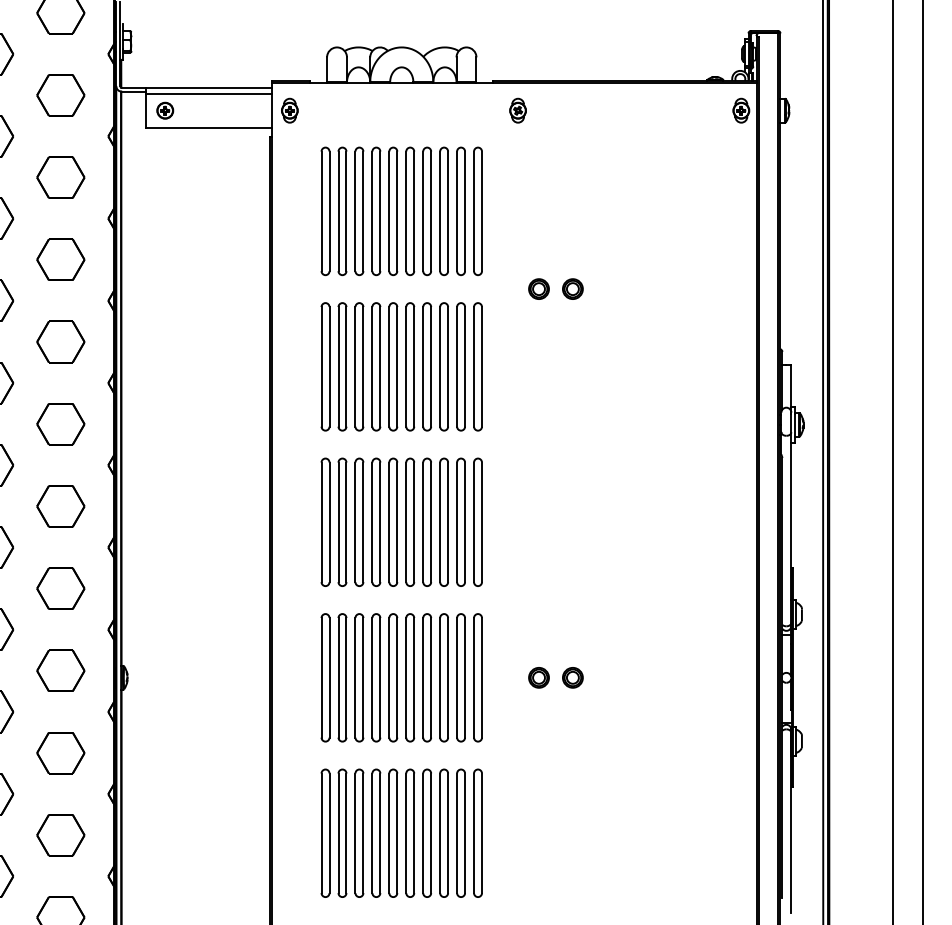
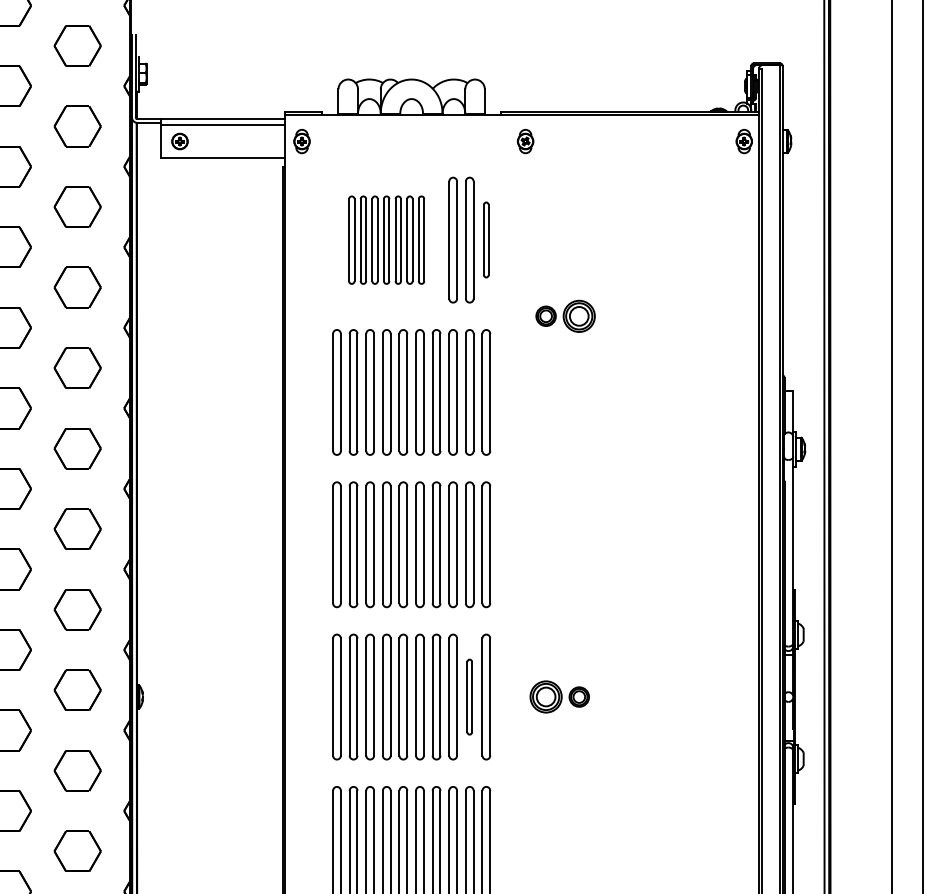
part: (477, 210) -> (485, 239), size x0.6
part: (375, 211) -> (385, 240), size x0.7
part: (572, 288) -> (578, 315), size x1.6
part: (460, 677) -> (469, 696), size x0.6
part: (538, 677) -> (545, 696), size x1.6

